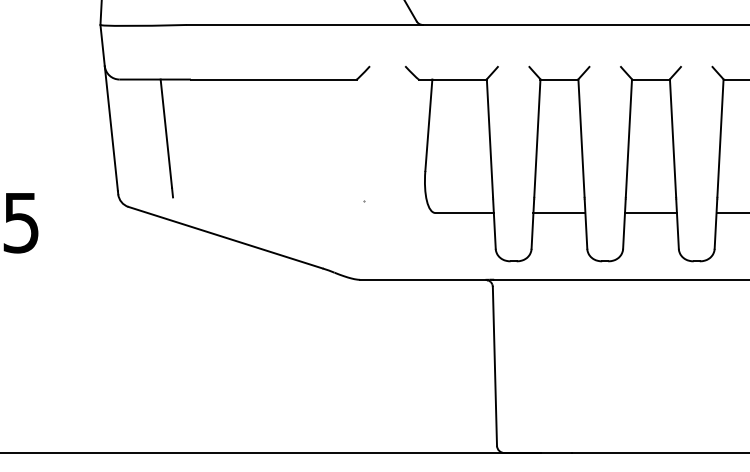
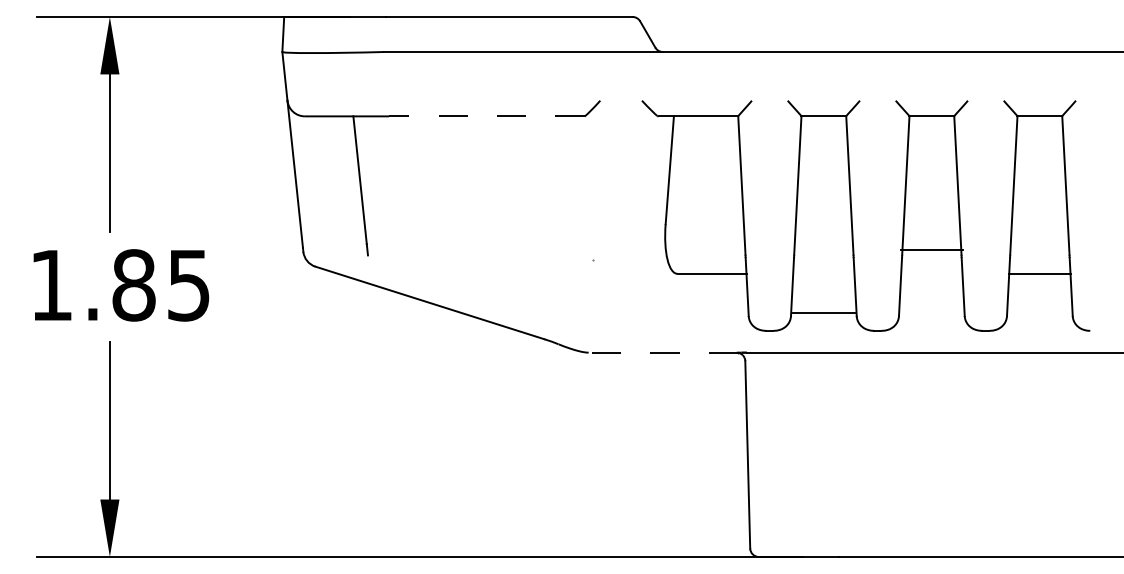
line: (273, 79) -> (486, 116), solid -> dashed
line: (559, 212) -> (823, 312), moved
line: (650, 212) -> (931, 249), moved
line: (423, 279) -> (663, 352), solid -> dashed

